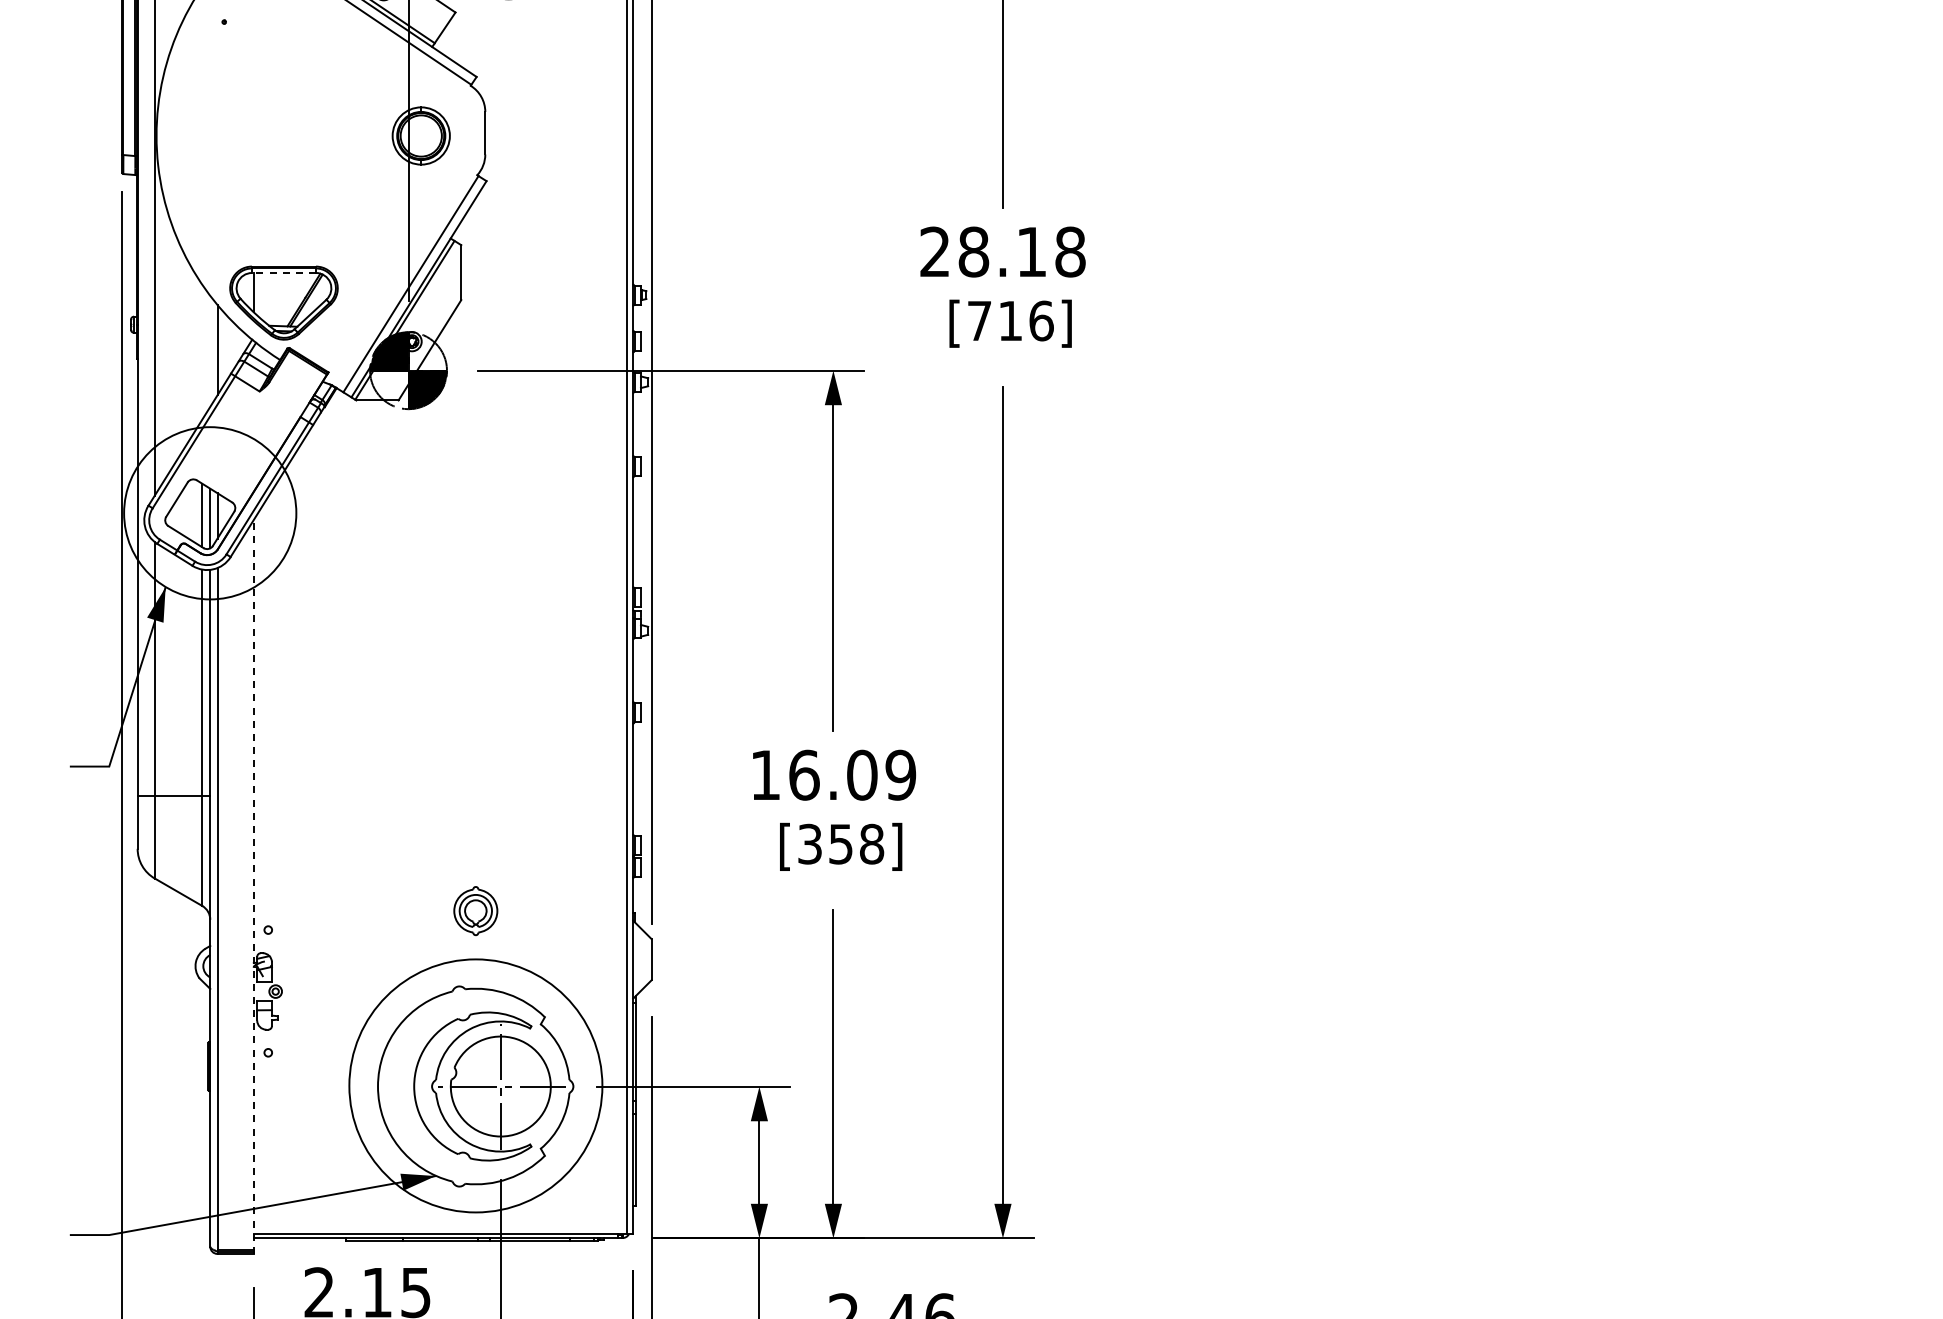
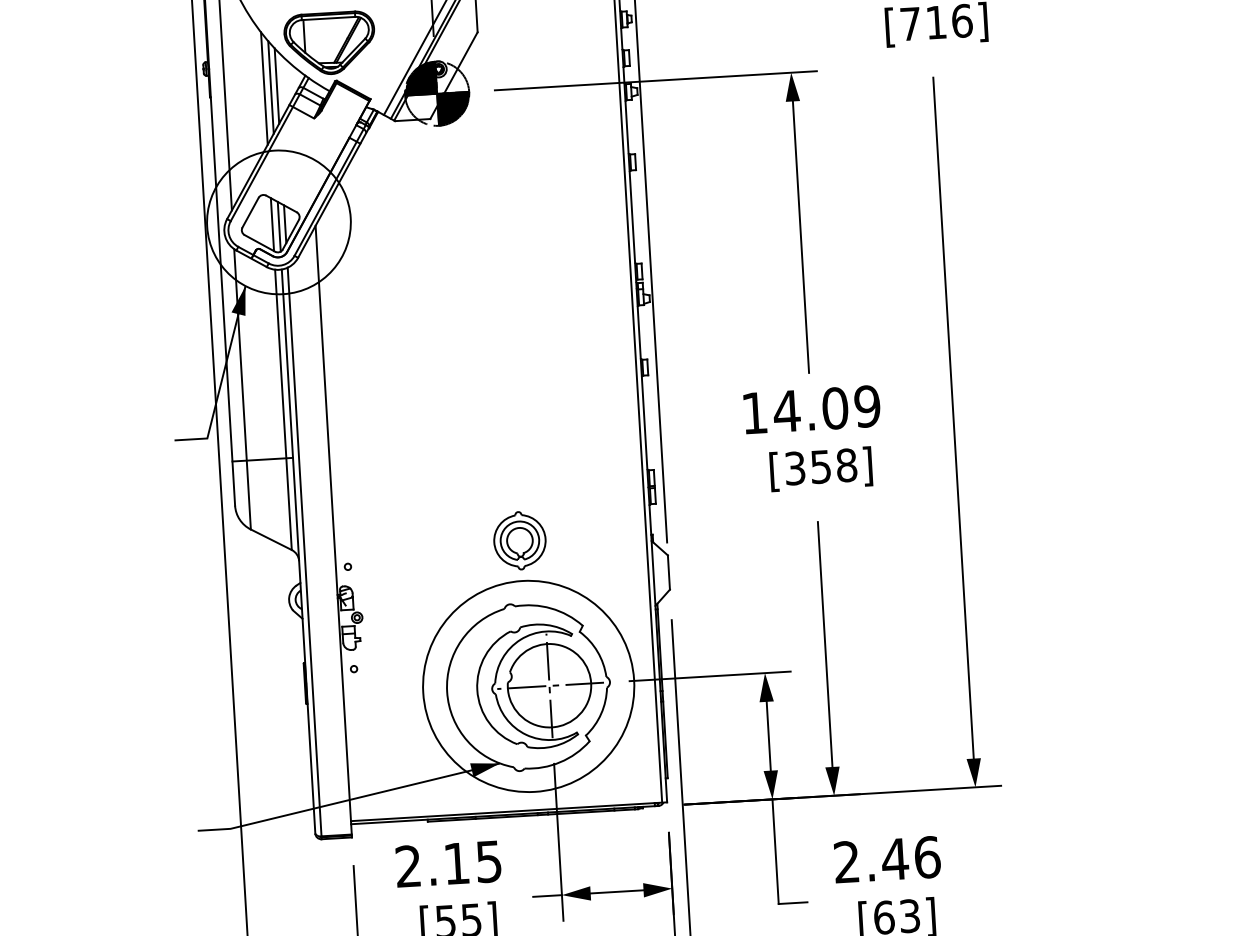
line: (283, 273) -> (328, 18), dashed -> solid
line: (210, 350) -> (271, 86), added
line: (202, 351) -> (264, 87), added
text: (804, 774) -> (787, 410), 16.09 -> 14.09
line: (253, 886) -> (333, 531), dashed -> solid
part: (475, 910) -> (519, 540), size x1.43

